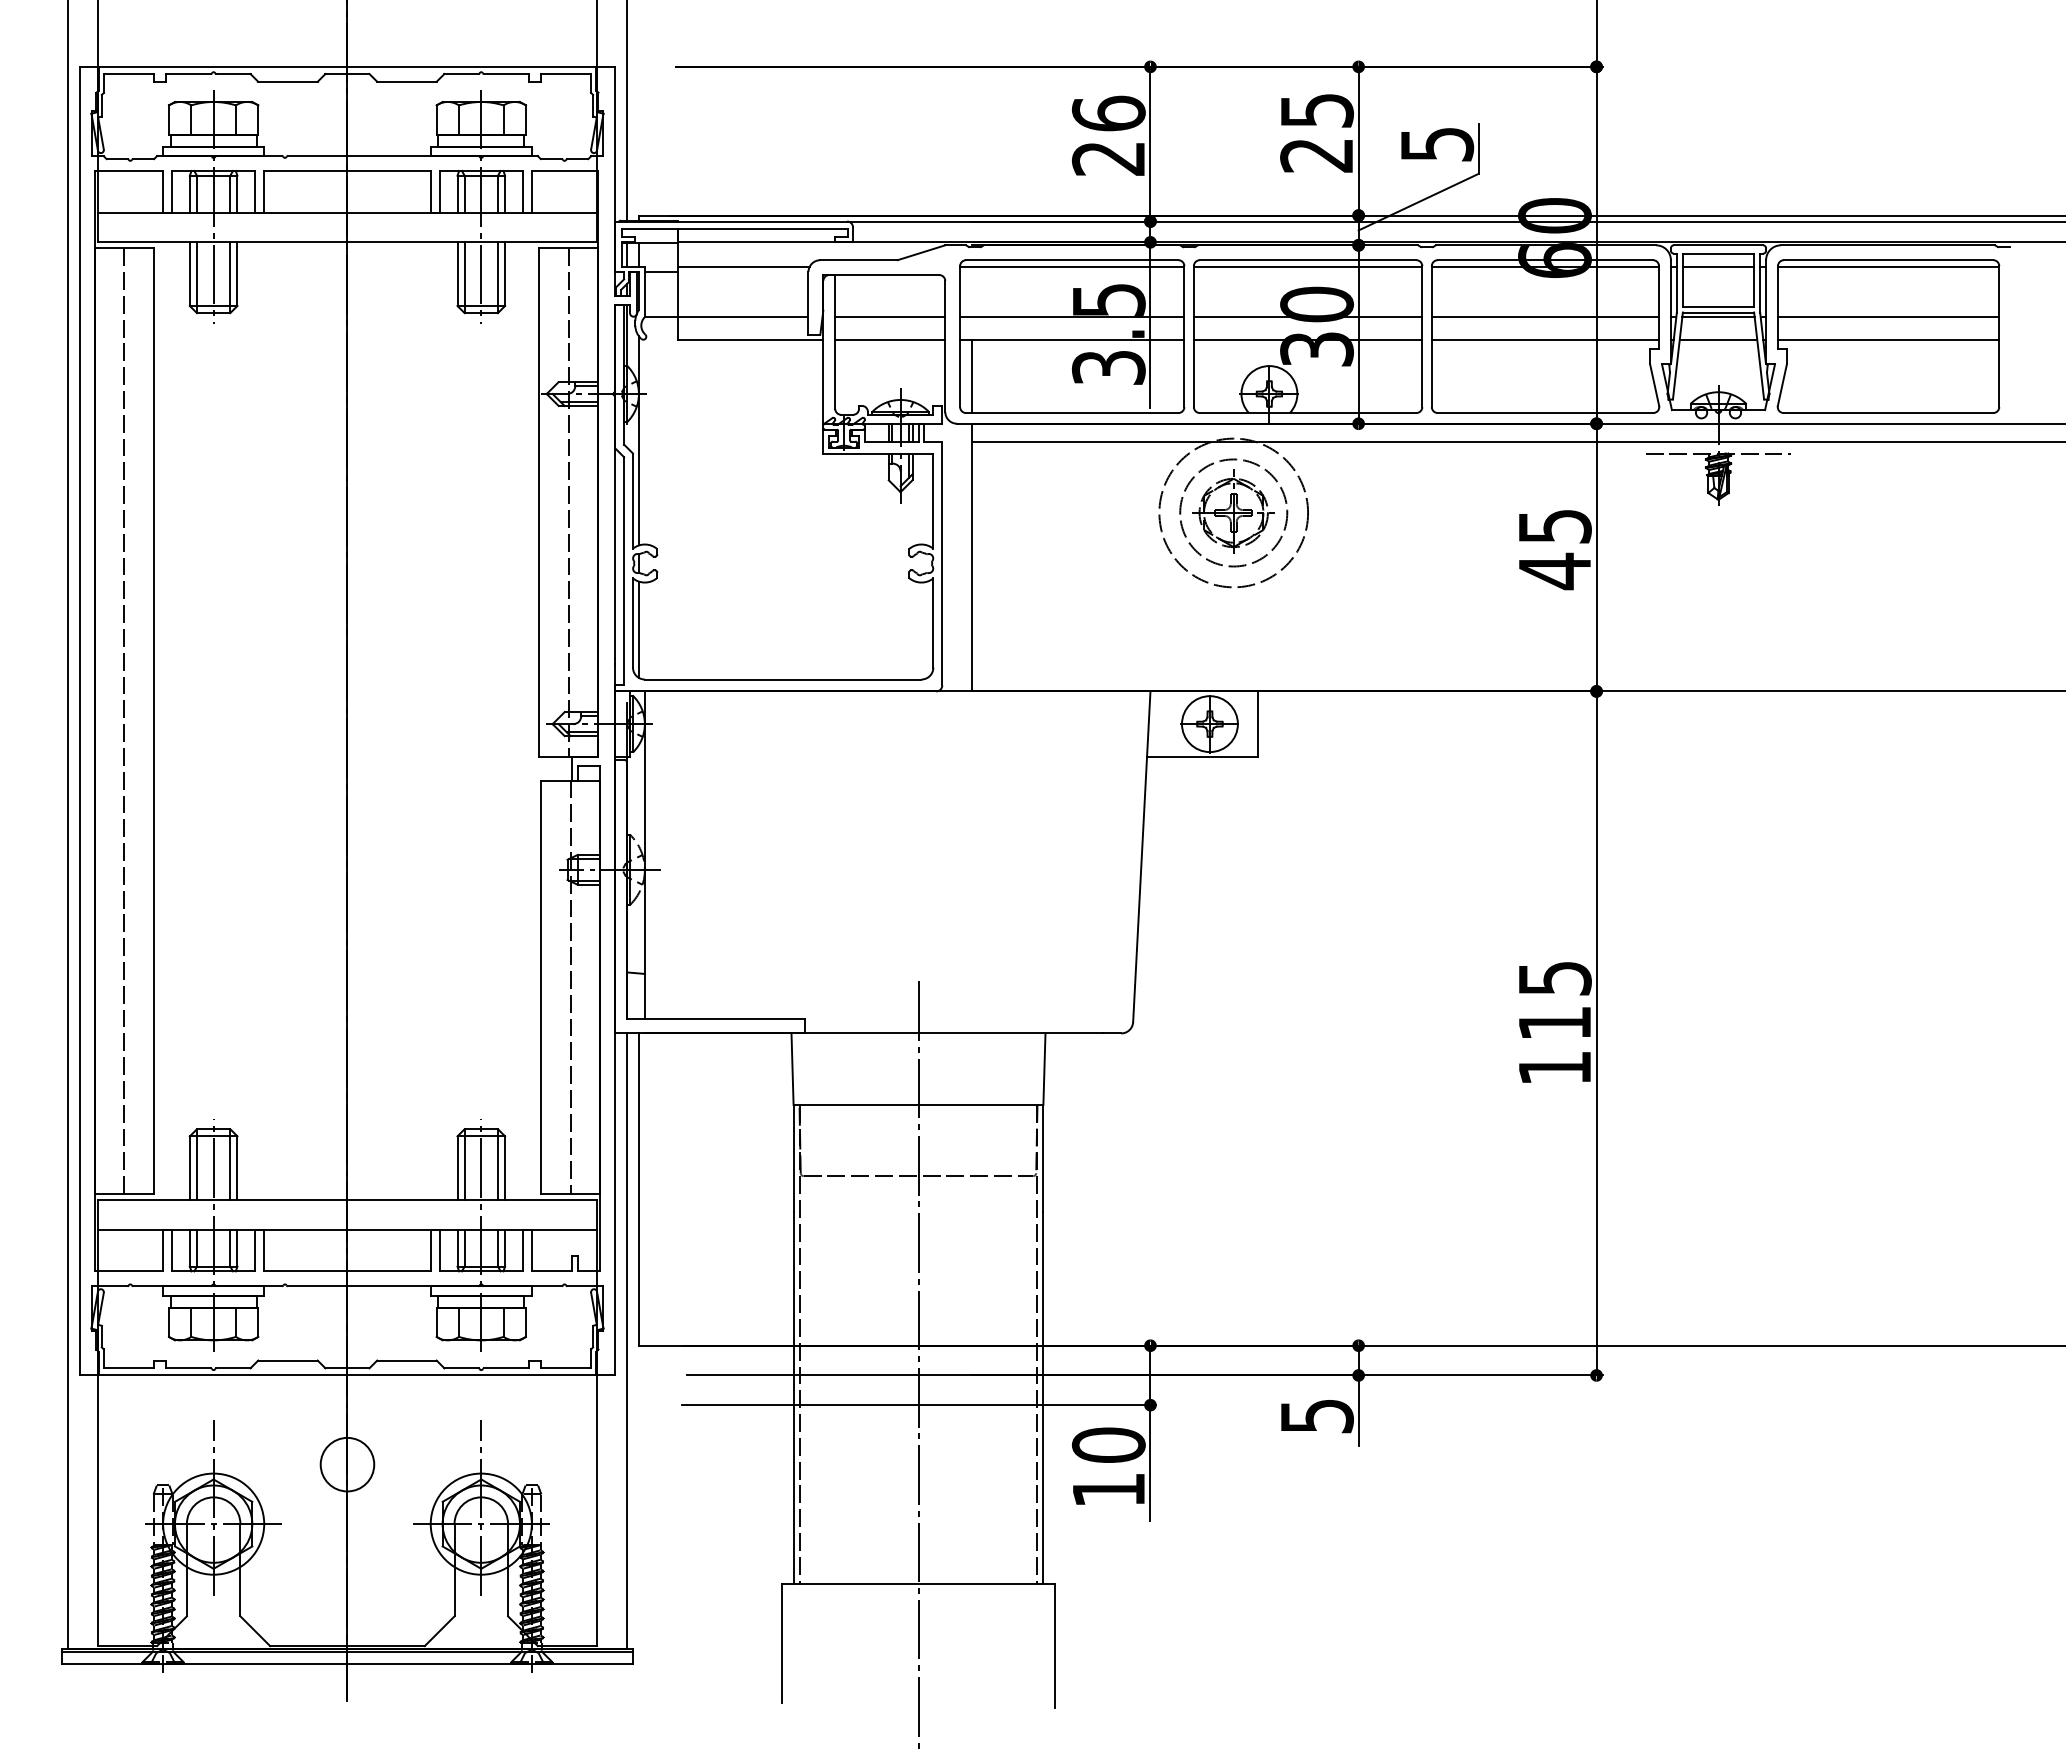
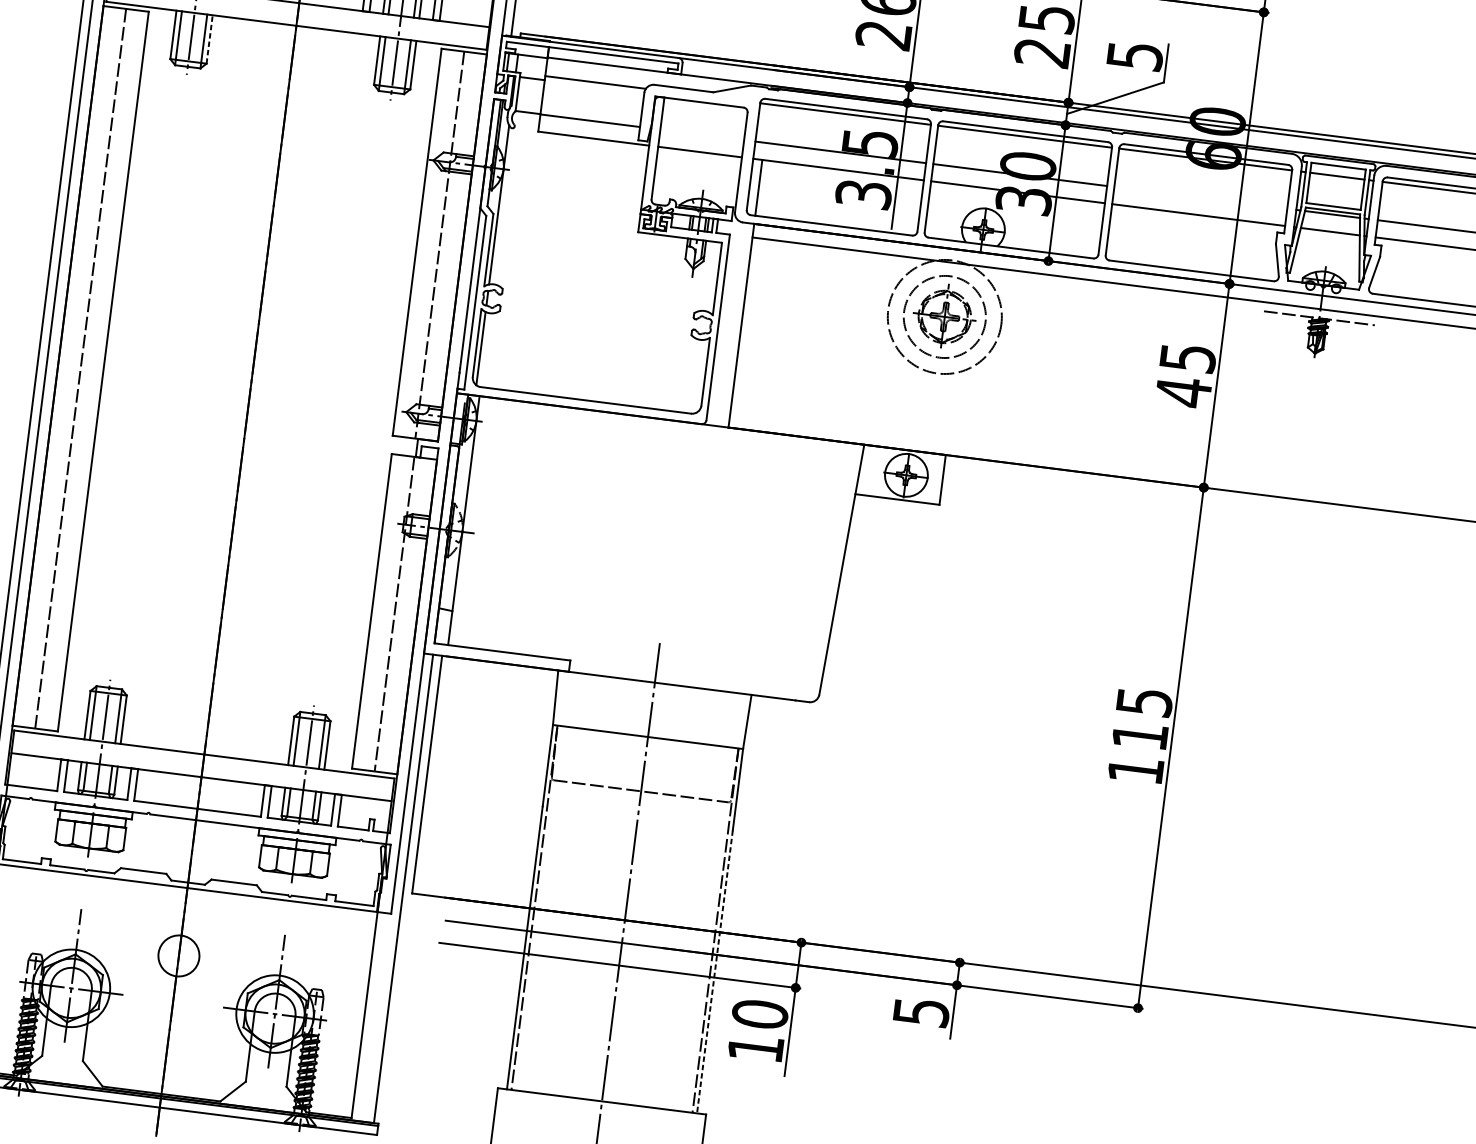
line: (237, 274) -> (209, 39), solid -> dashed
line: (890, 317) -> (702, 135), removed
line: (1545, 317) -> (1200, 198), removed
line: (1043, 1397) -> (715, 971), solid -> dashed

